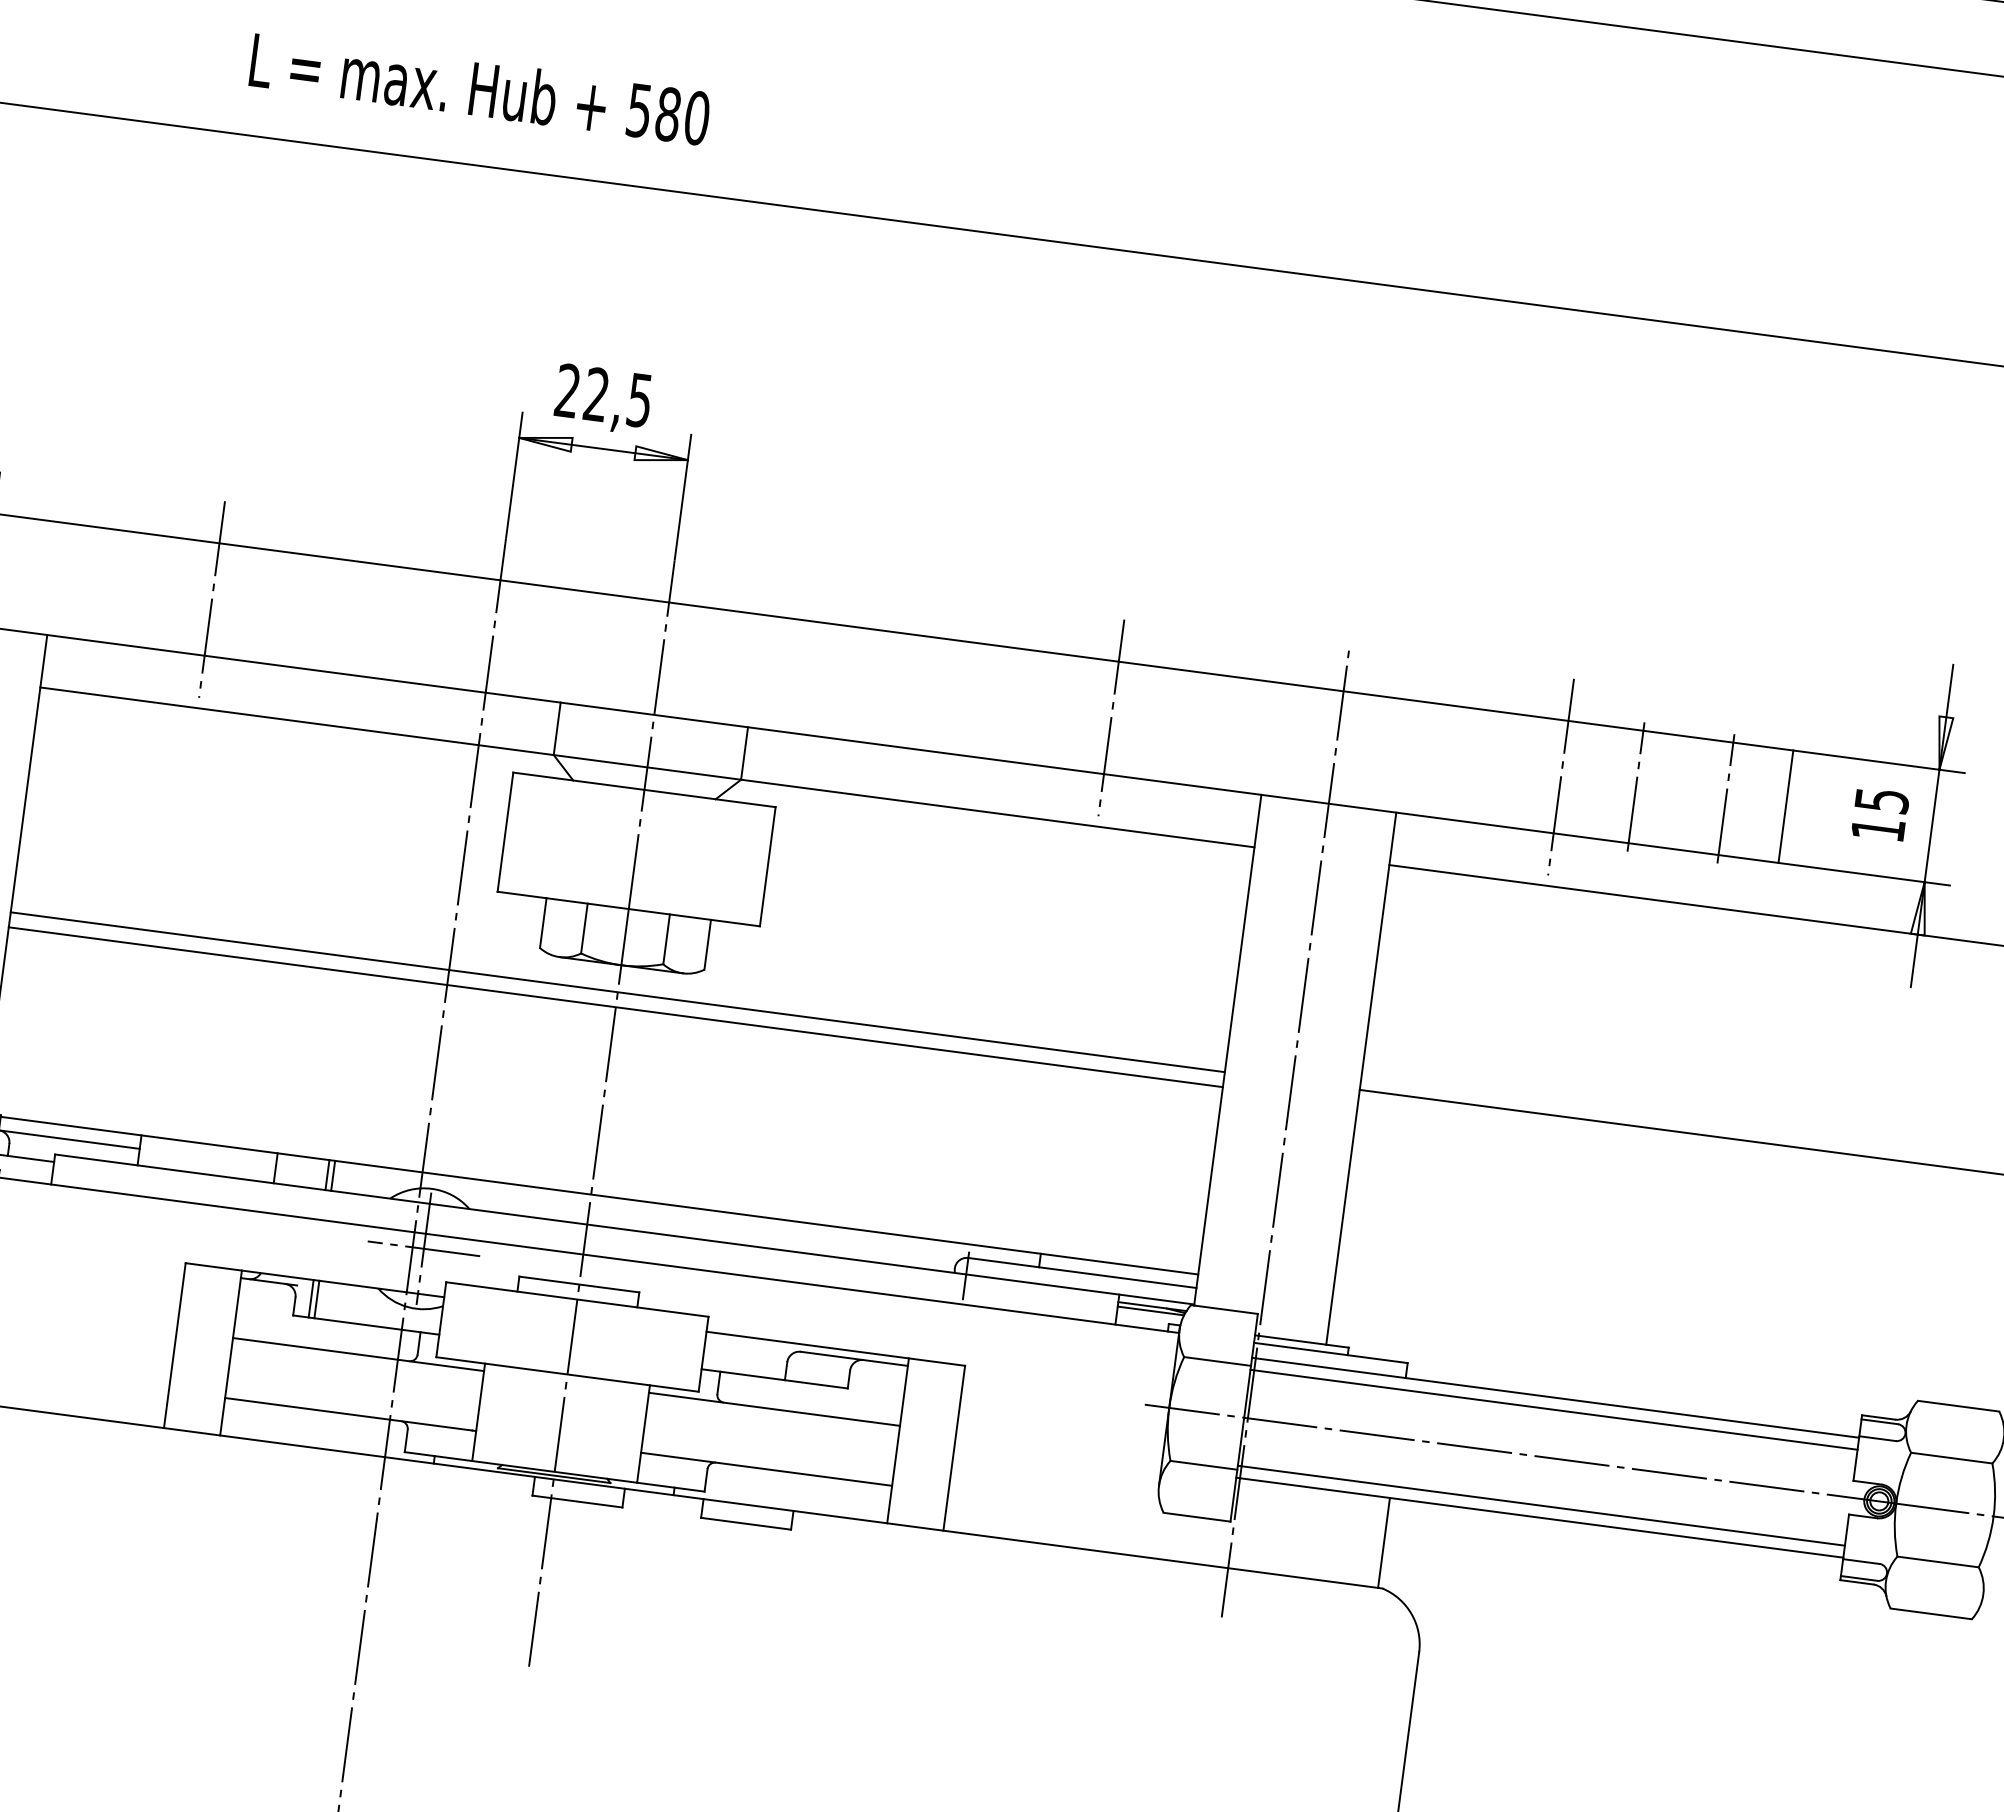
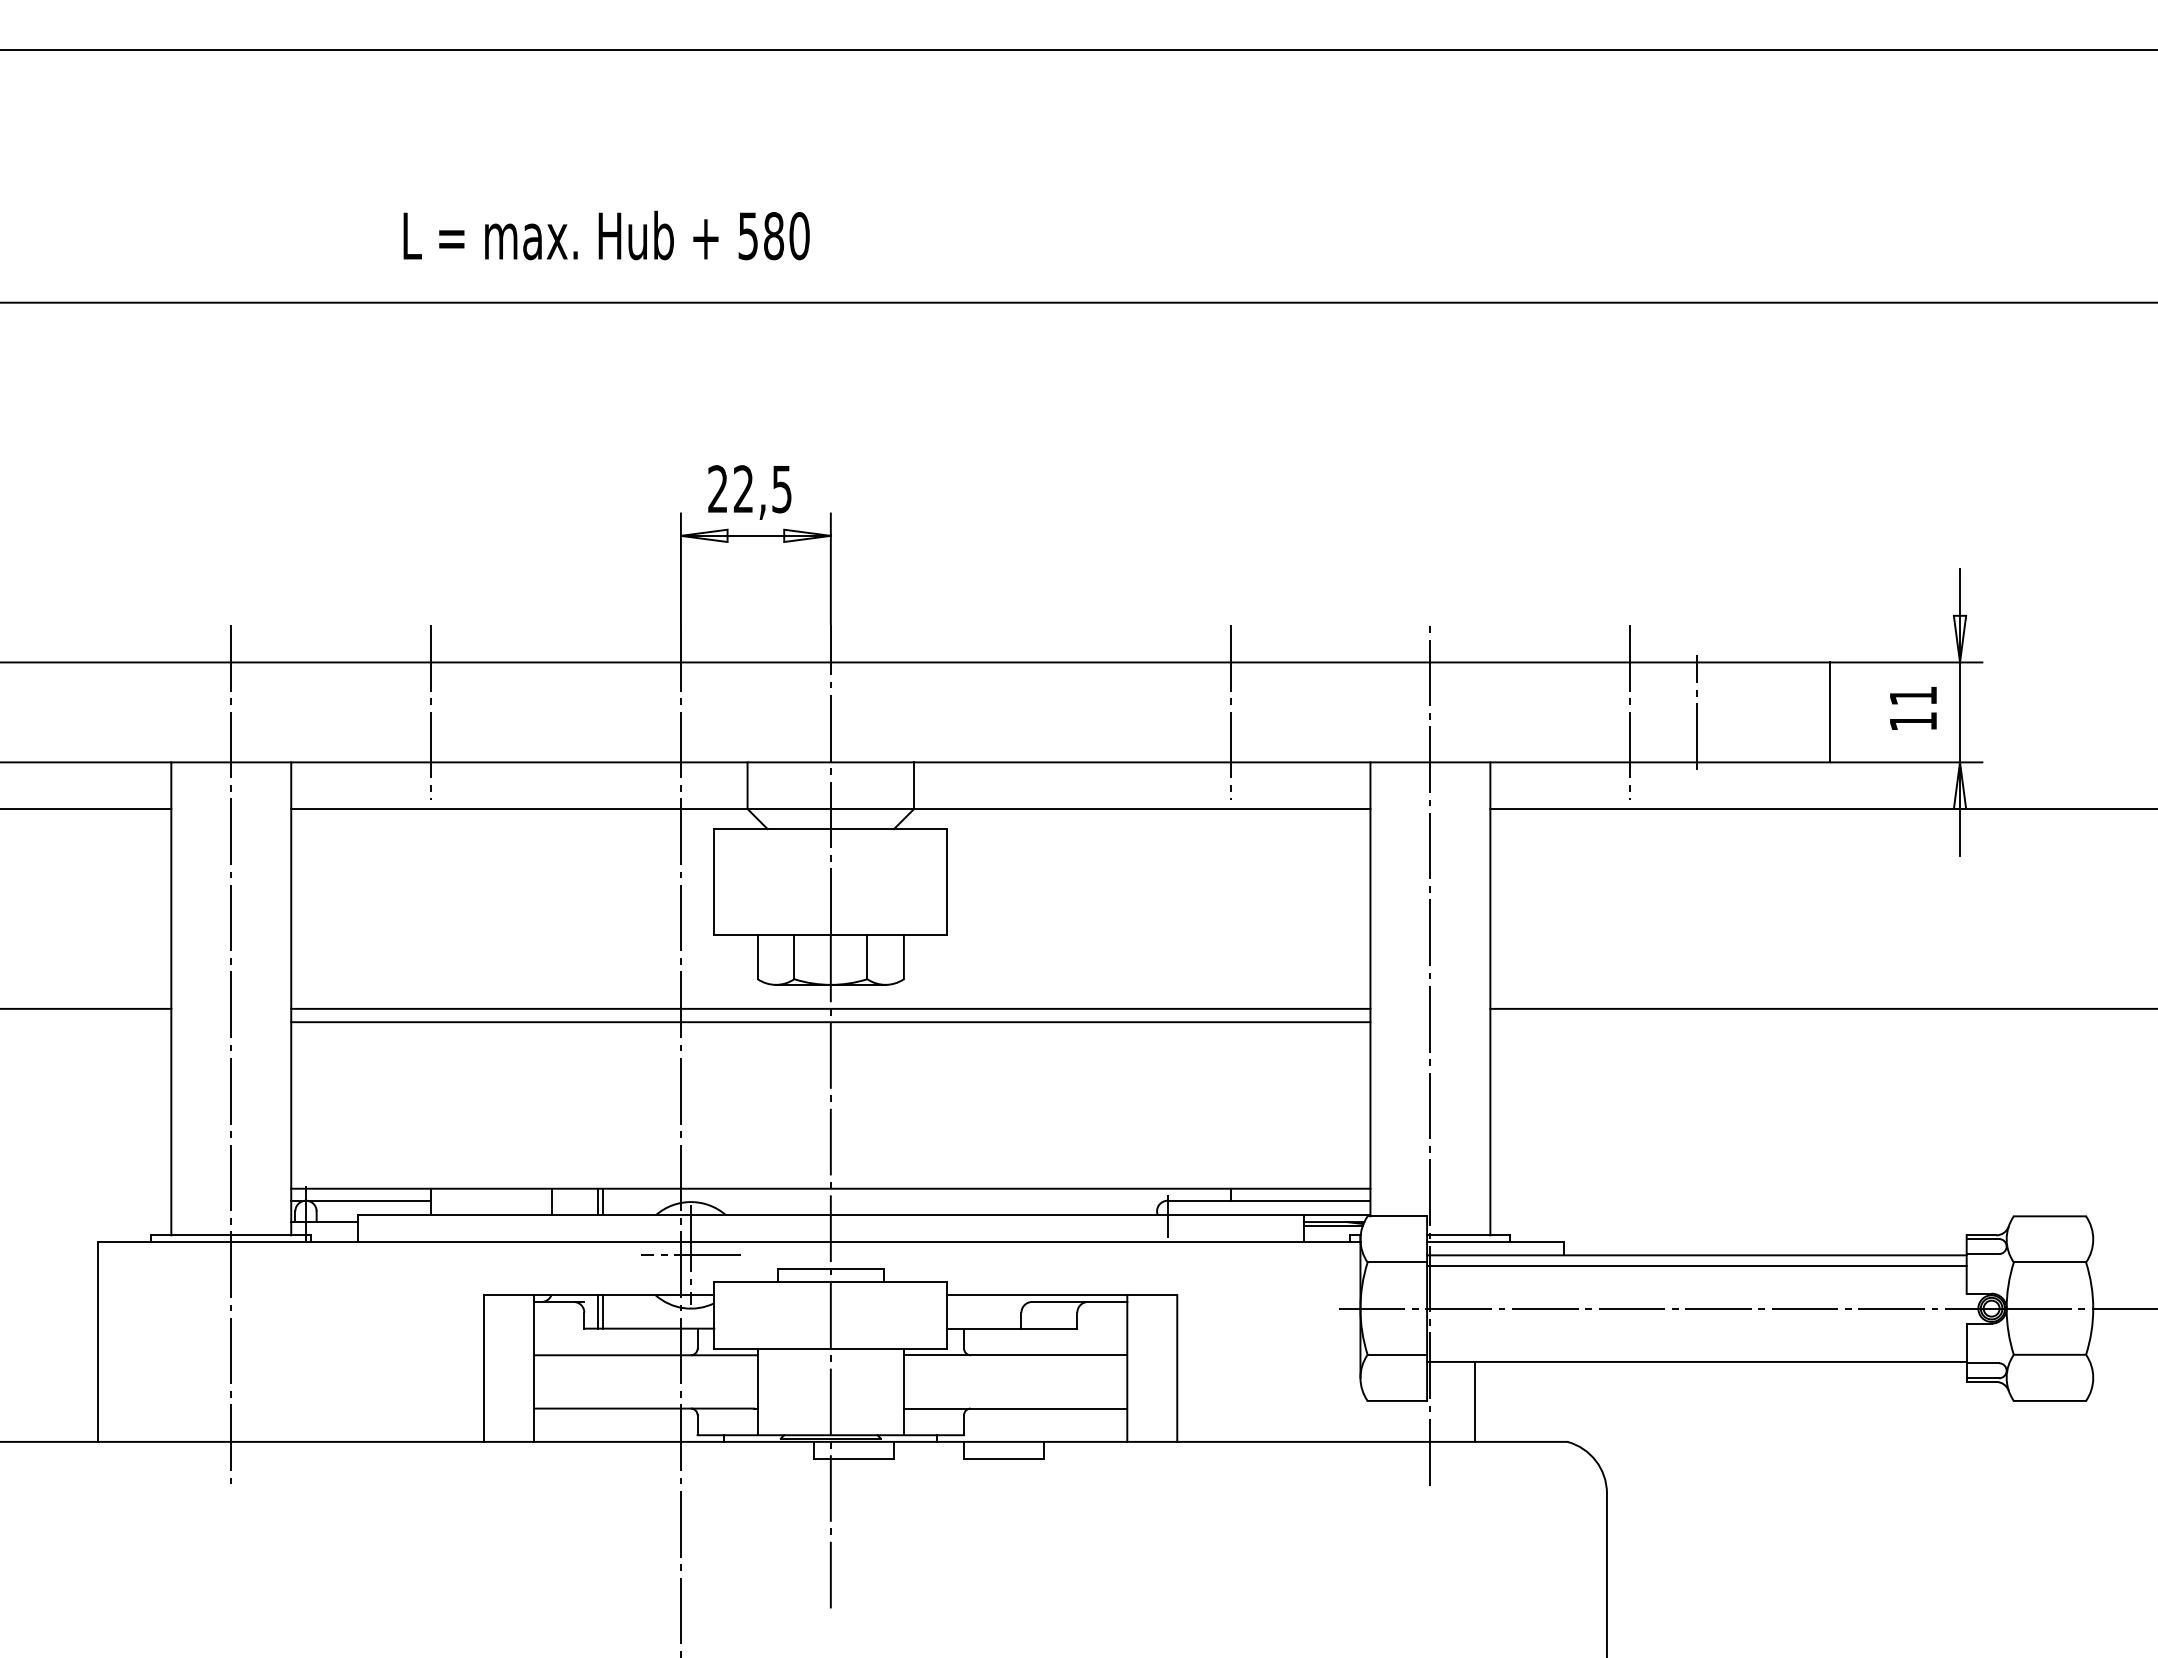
line: (1725, 797) -> (1776, 711), removed
text: (1882, 800) -> (1913, 695), 15 -> 11
line: (1540, 1505) -> (1696, 1351), removed
line: (1383, 1542) -> (1474, 1401), moved

